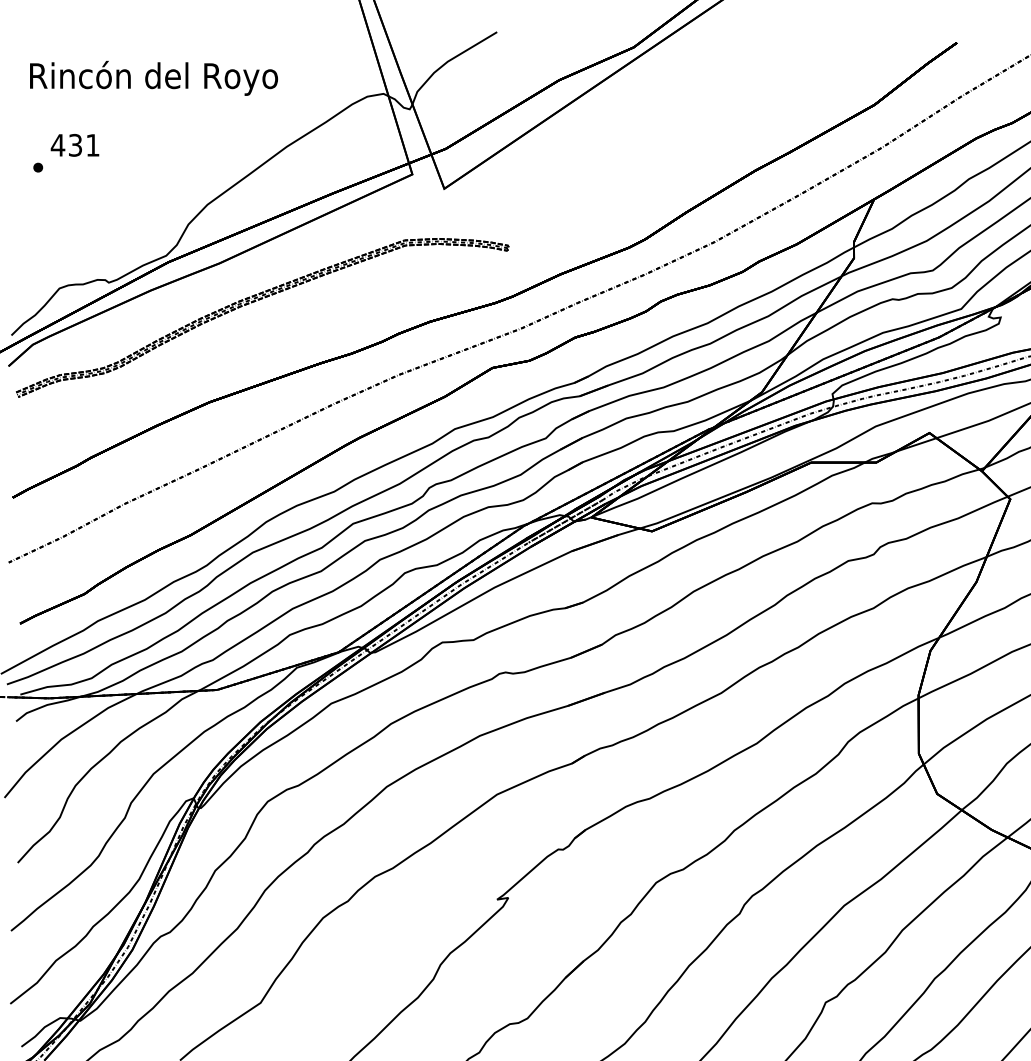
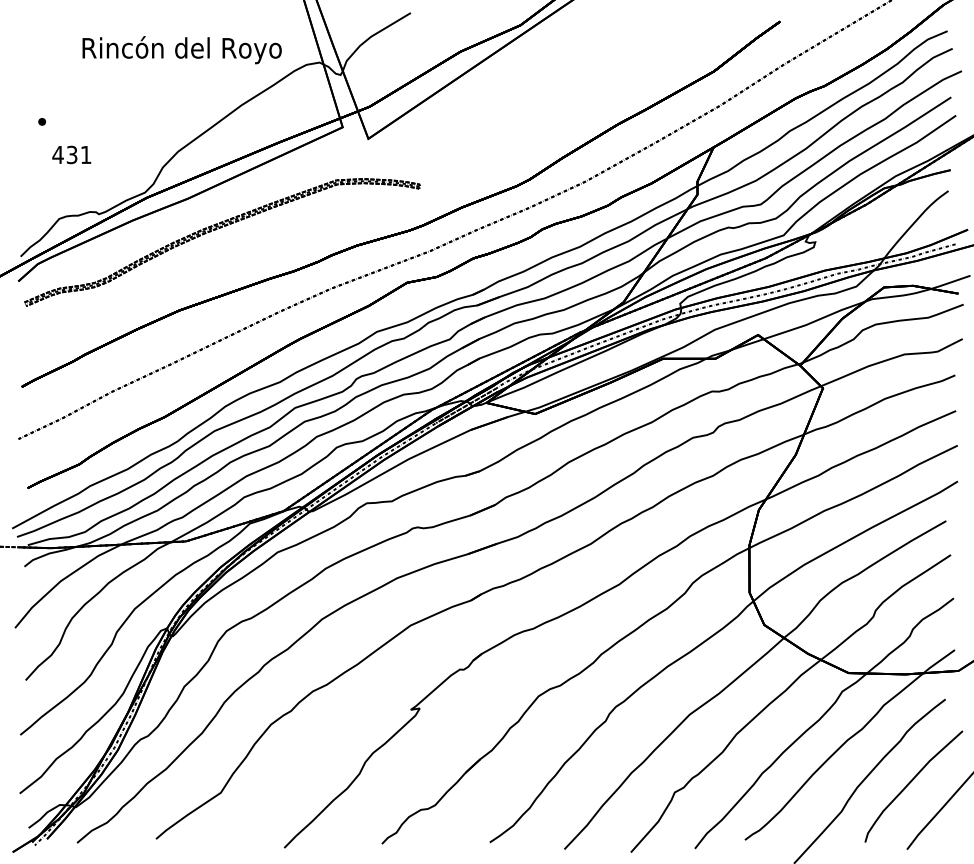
text: (153, 78) -> (181, 50), moved
text: (74, 144) -> (71, 154), moved

